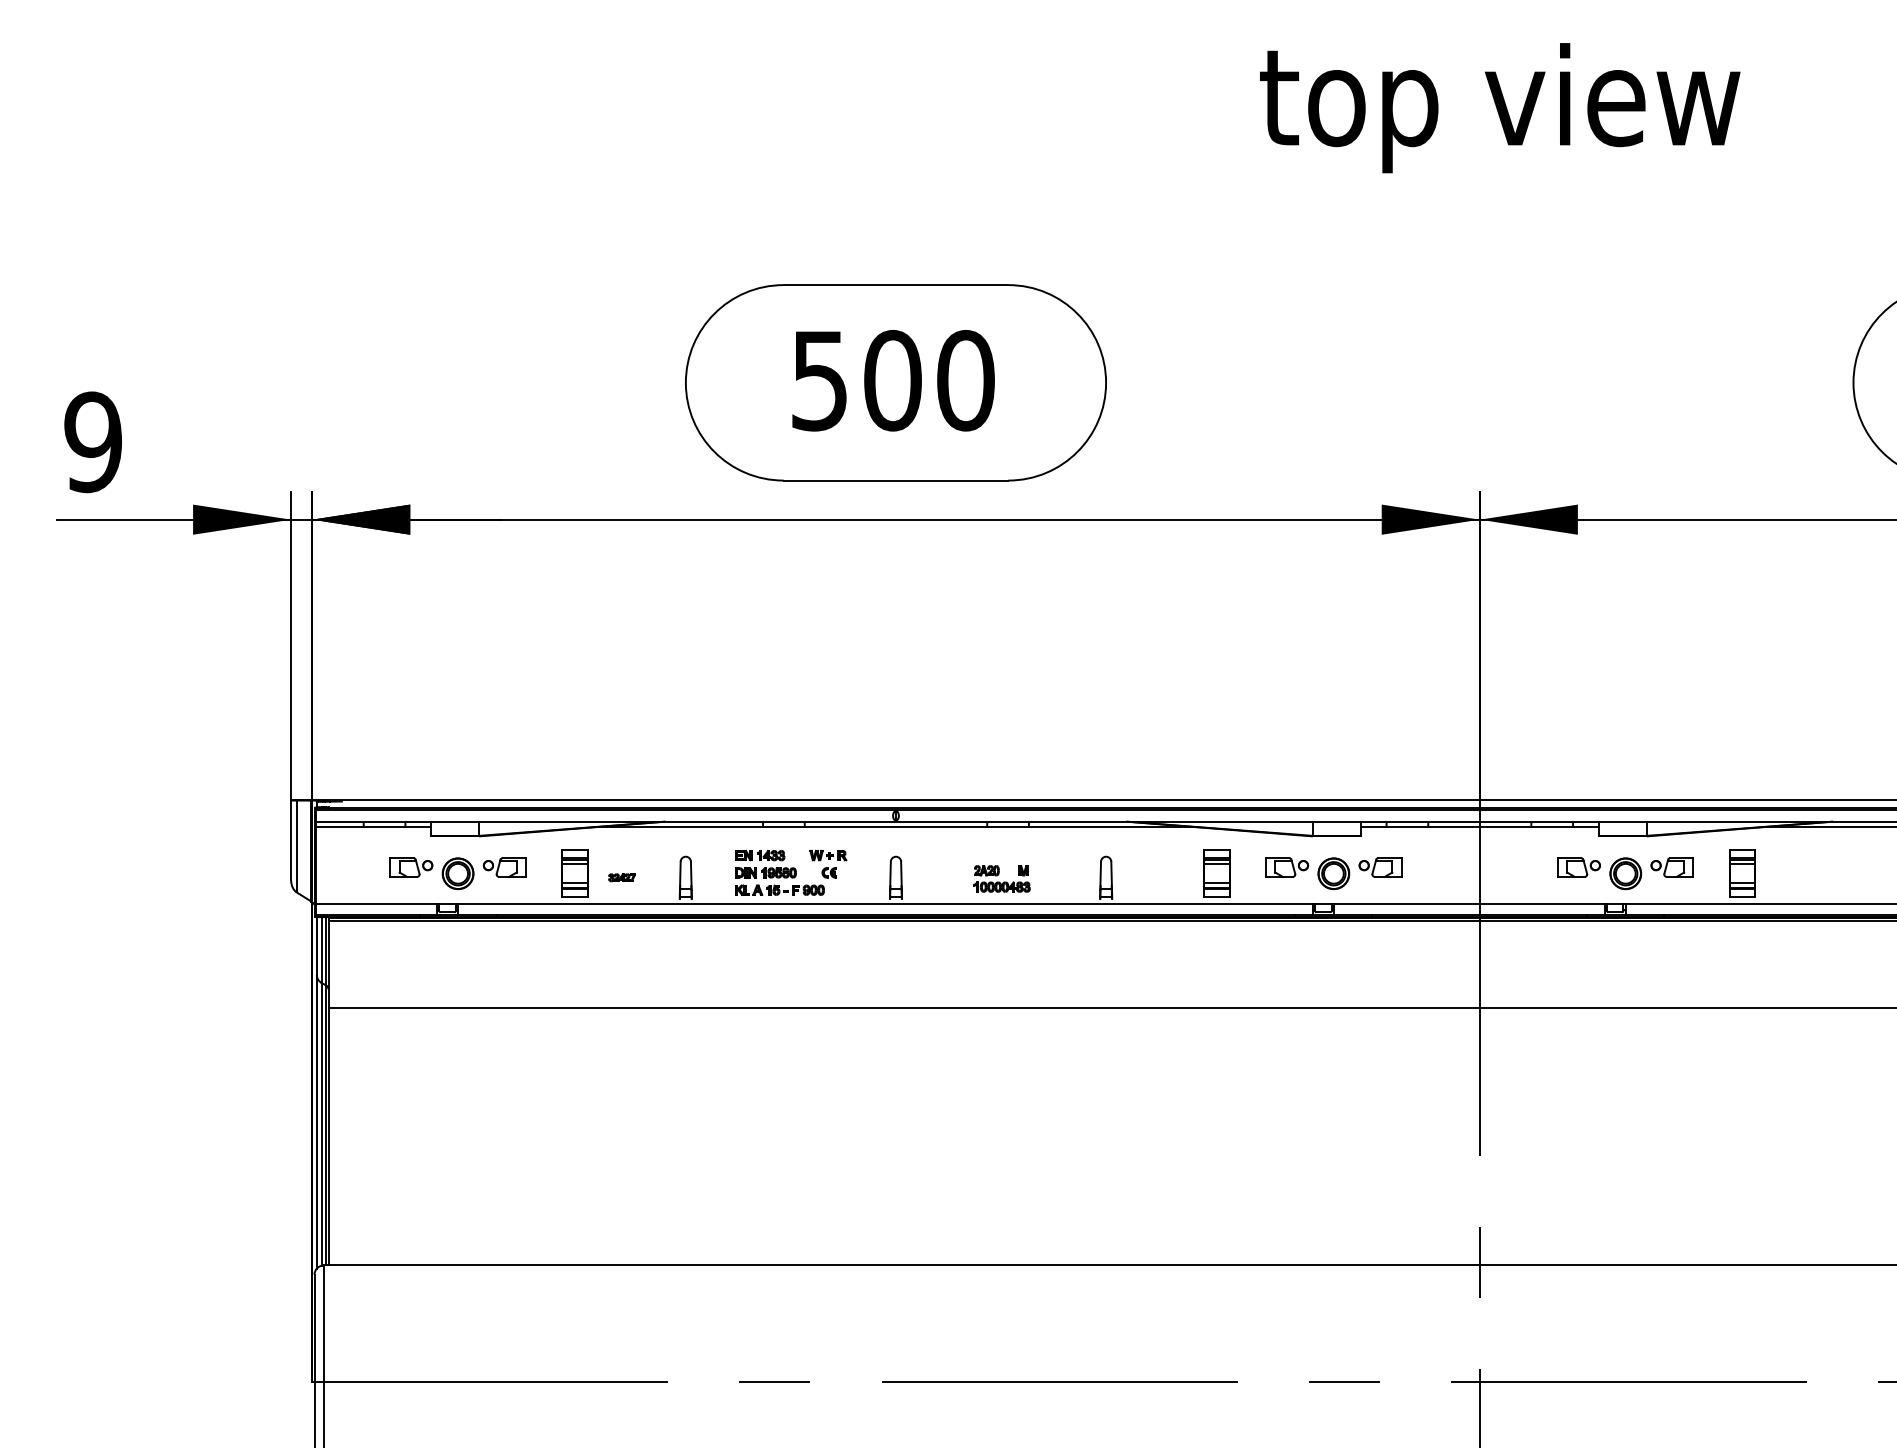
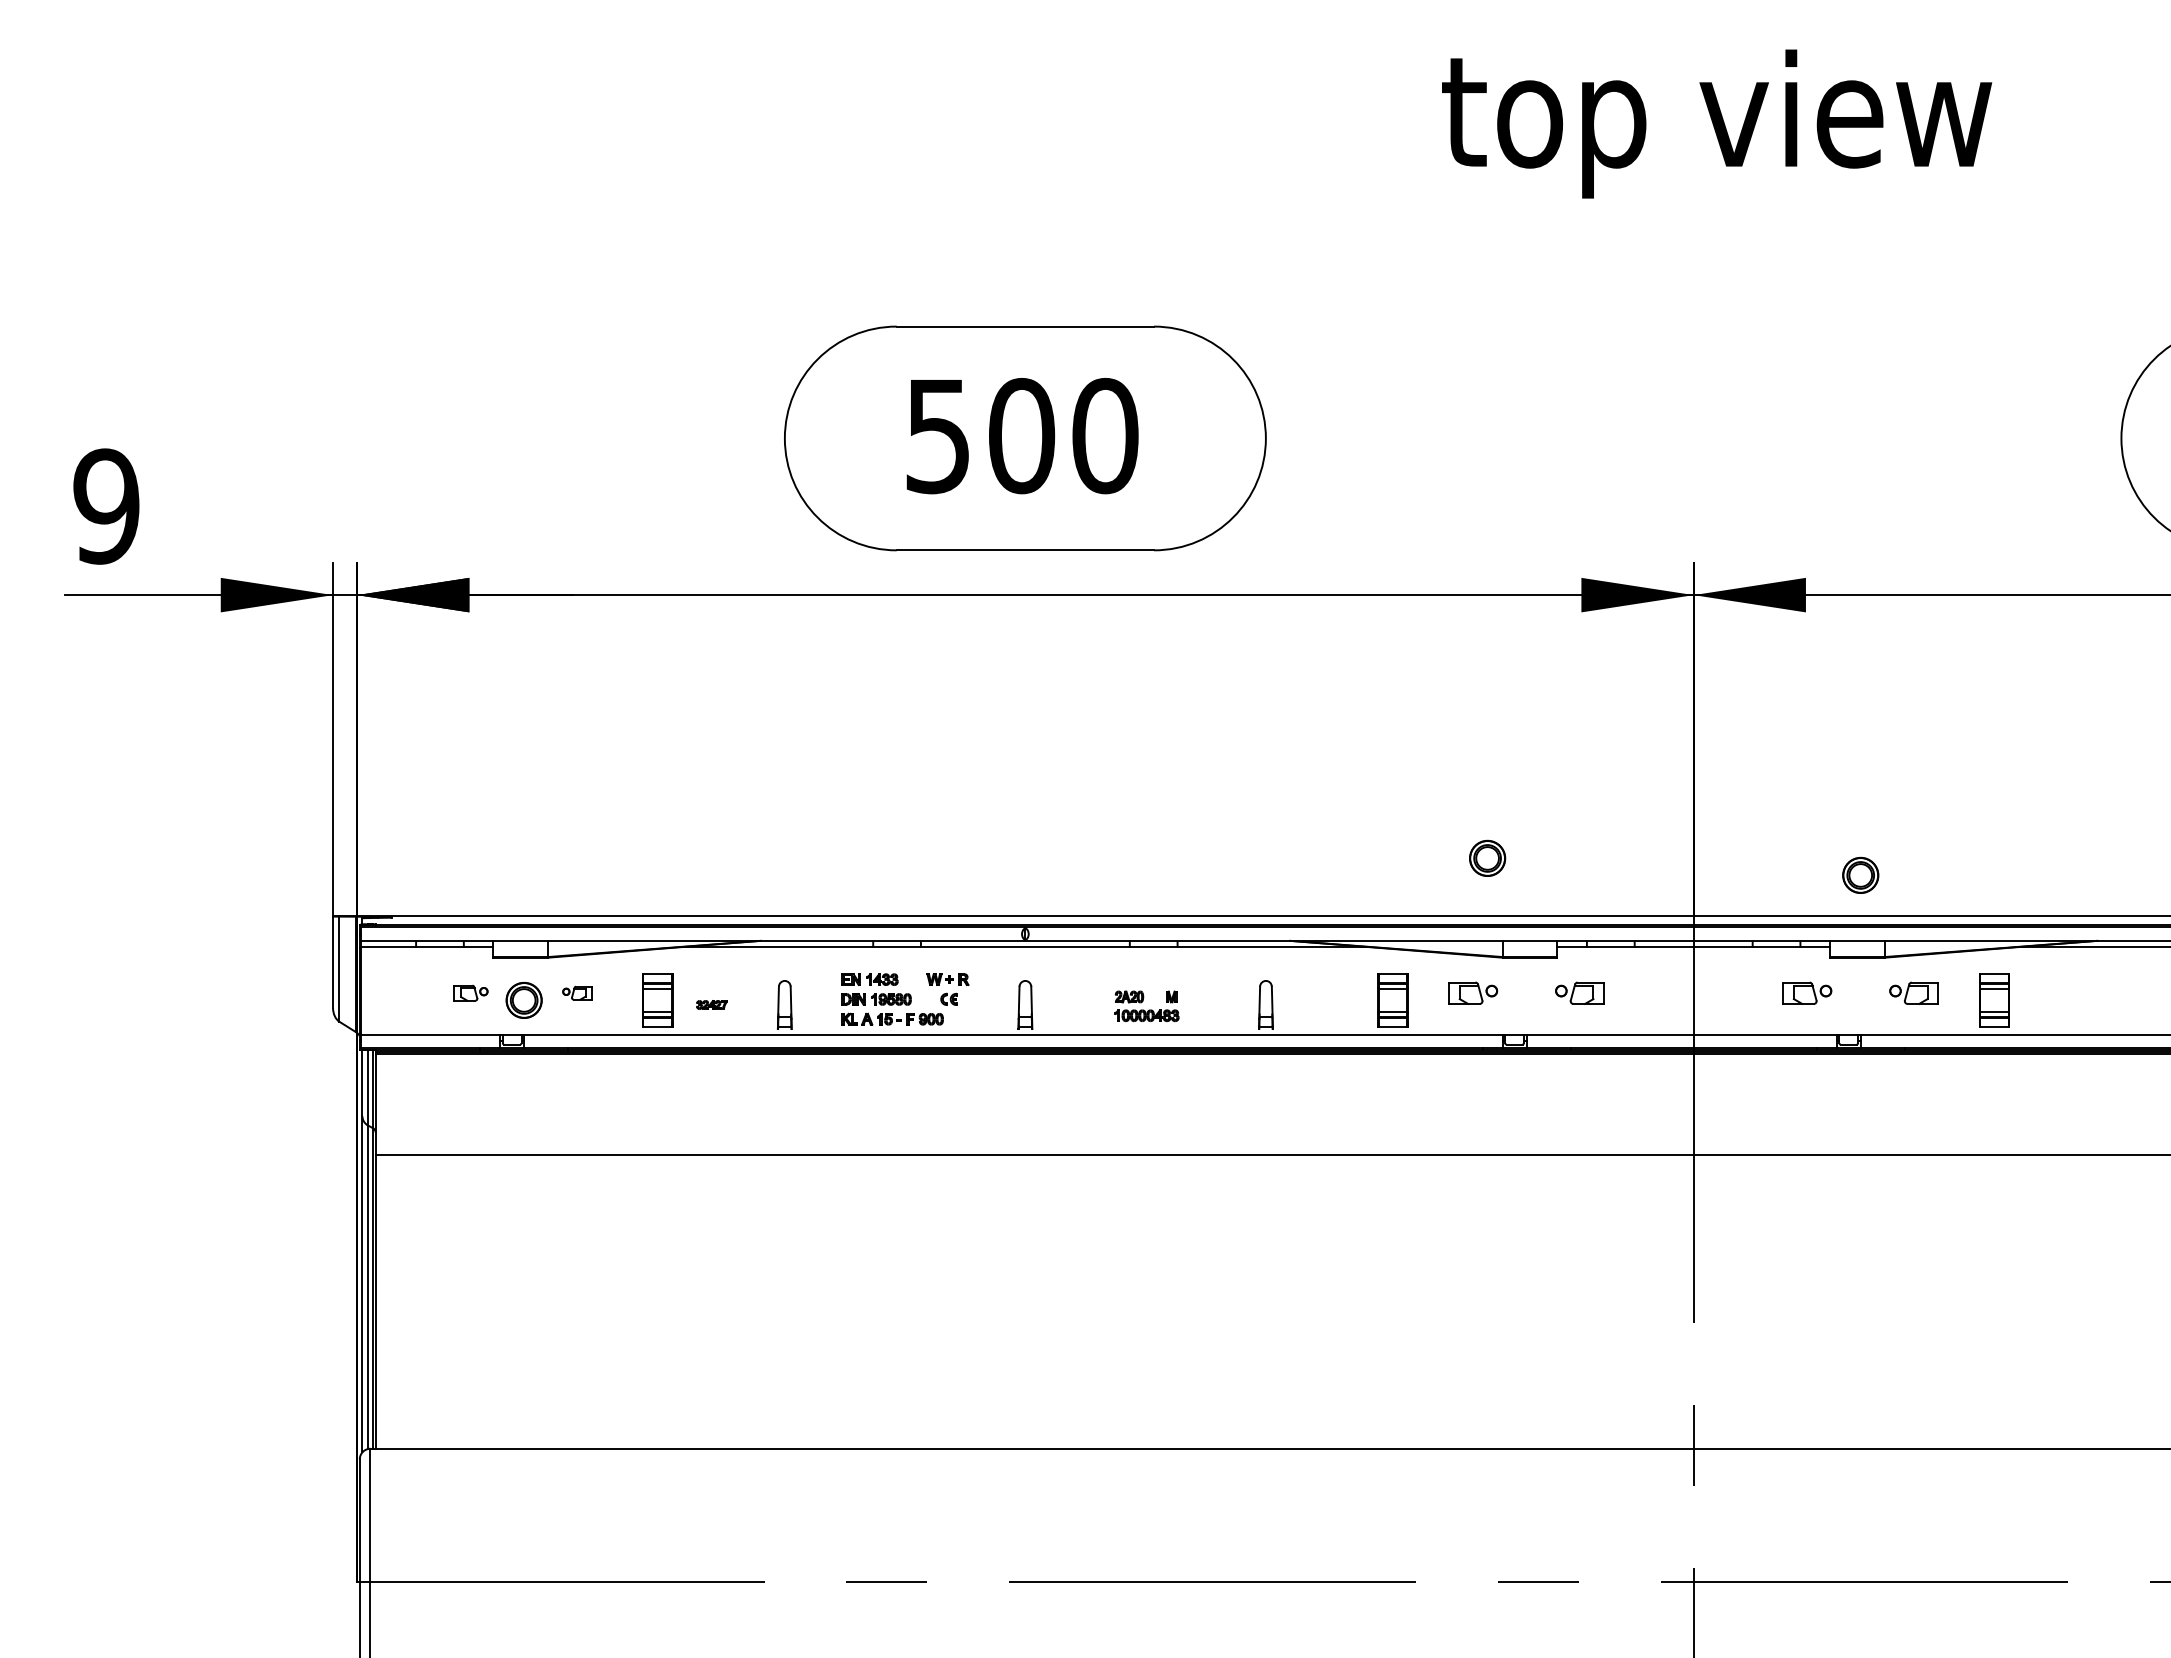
part: (411, 866) -> (470, 992), size x0.7
part: (504, 866) -> (577, 992), size x0.6
part: (1333, 872) -> (1487, 857), moved
part: (1625, 872) -> (1860, 874), moved

